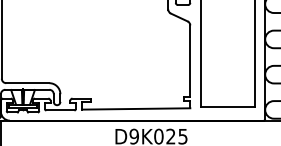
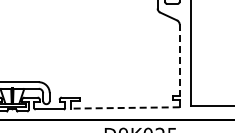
line: (190, 61) -> (179, 60), solid -> dashed
line: (135, 108) -> (124, 107), solid -> dashed

